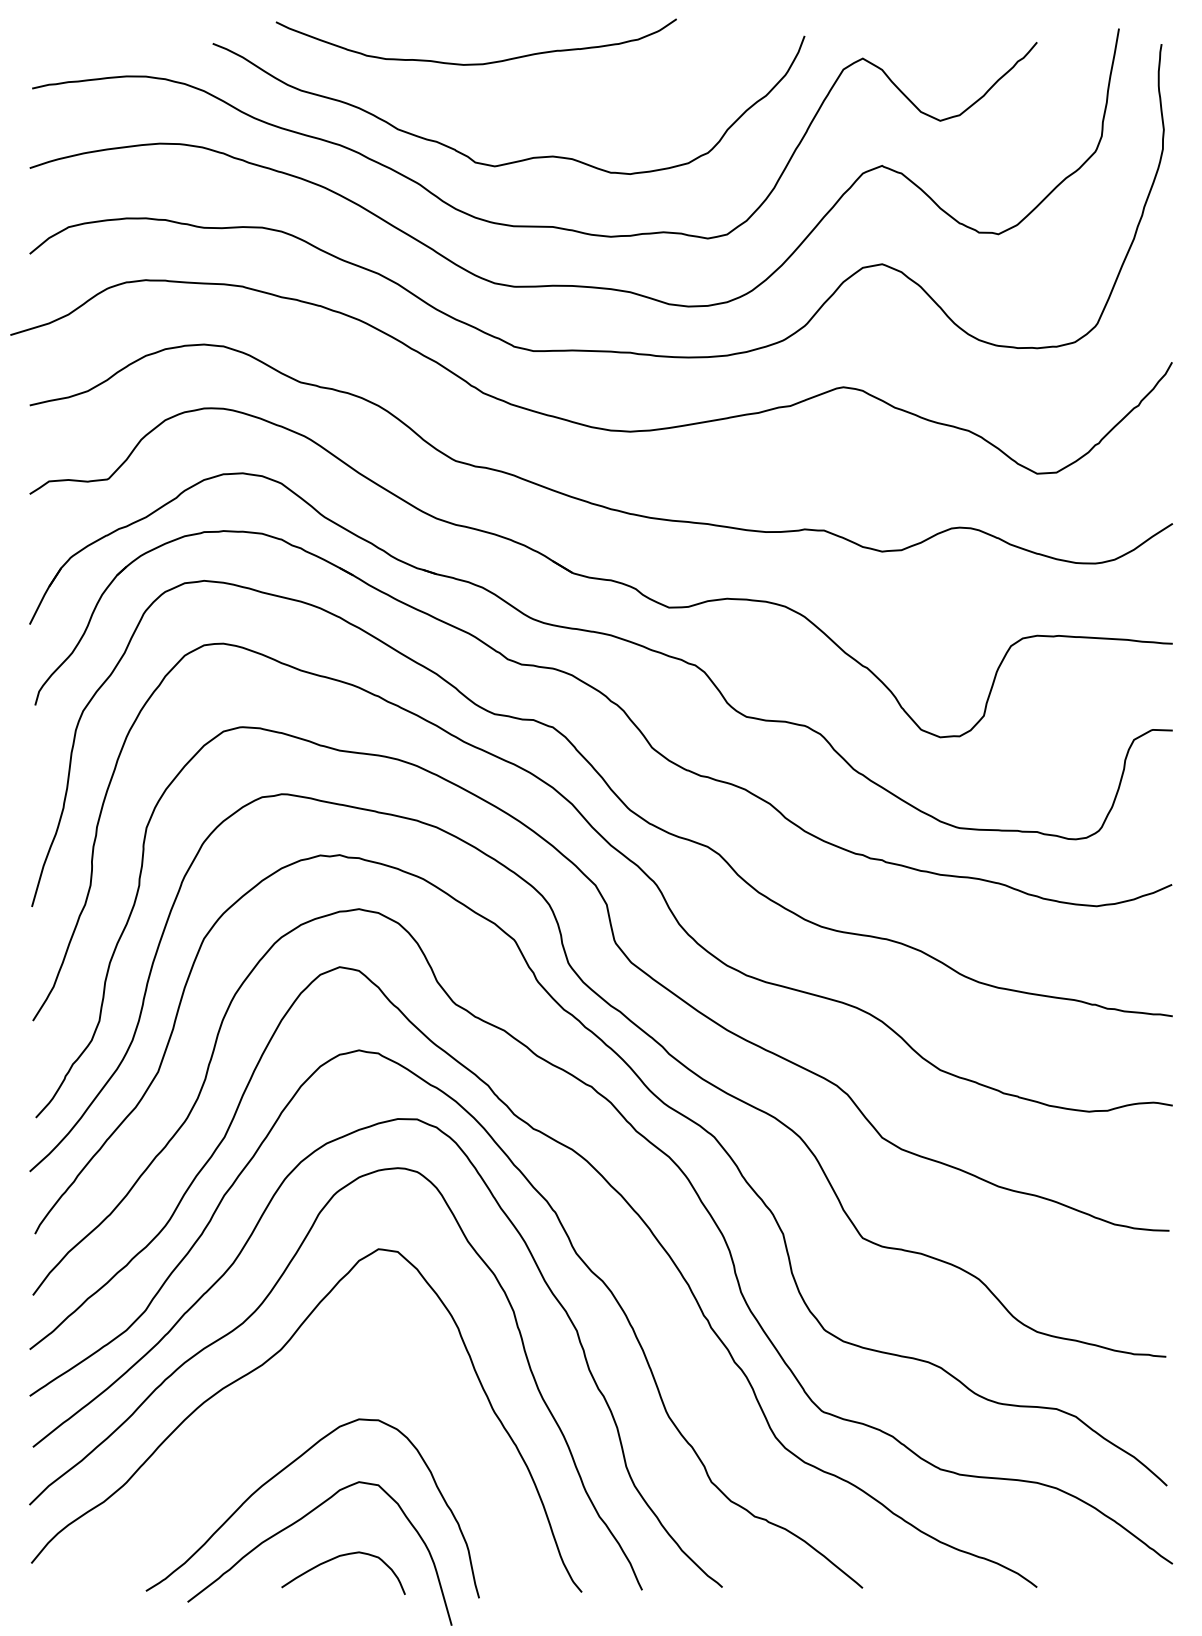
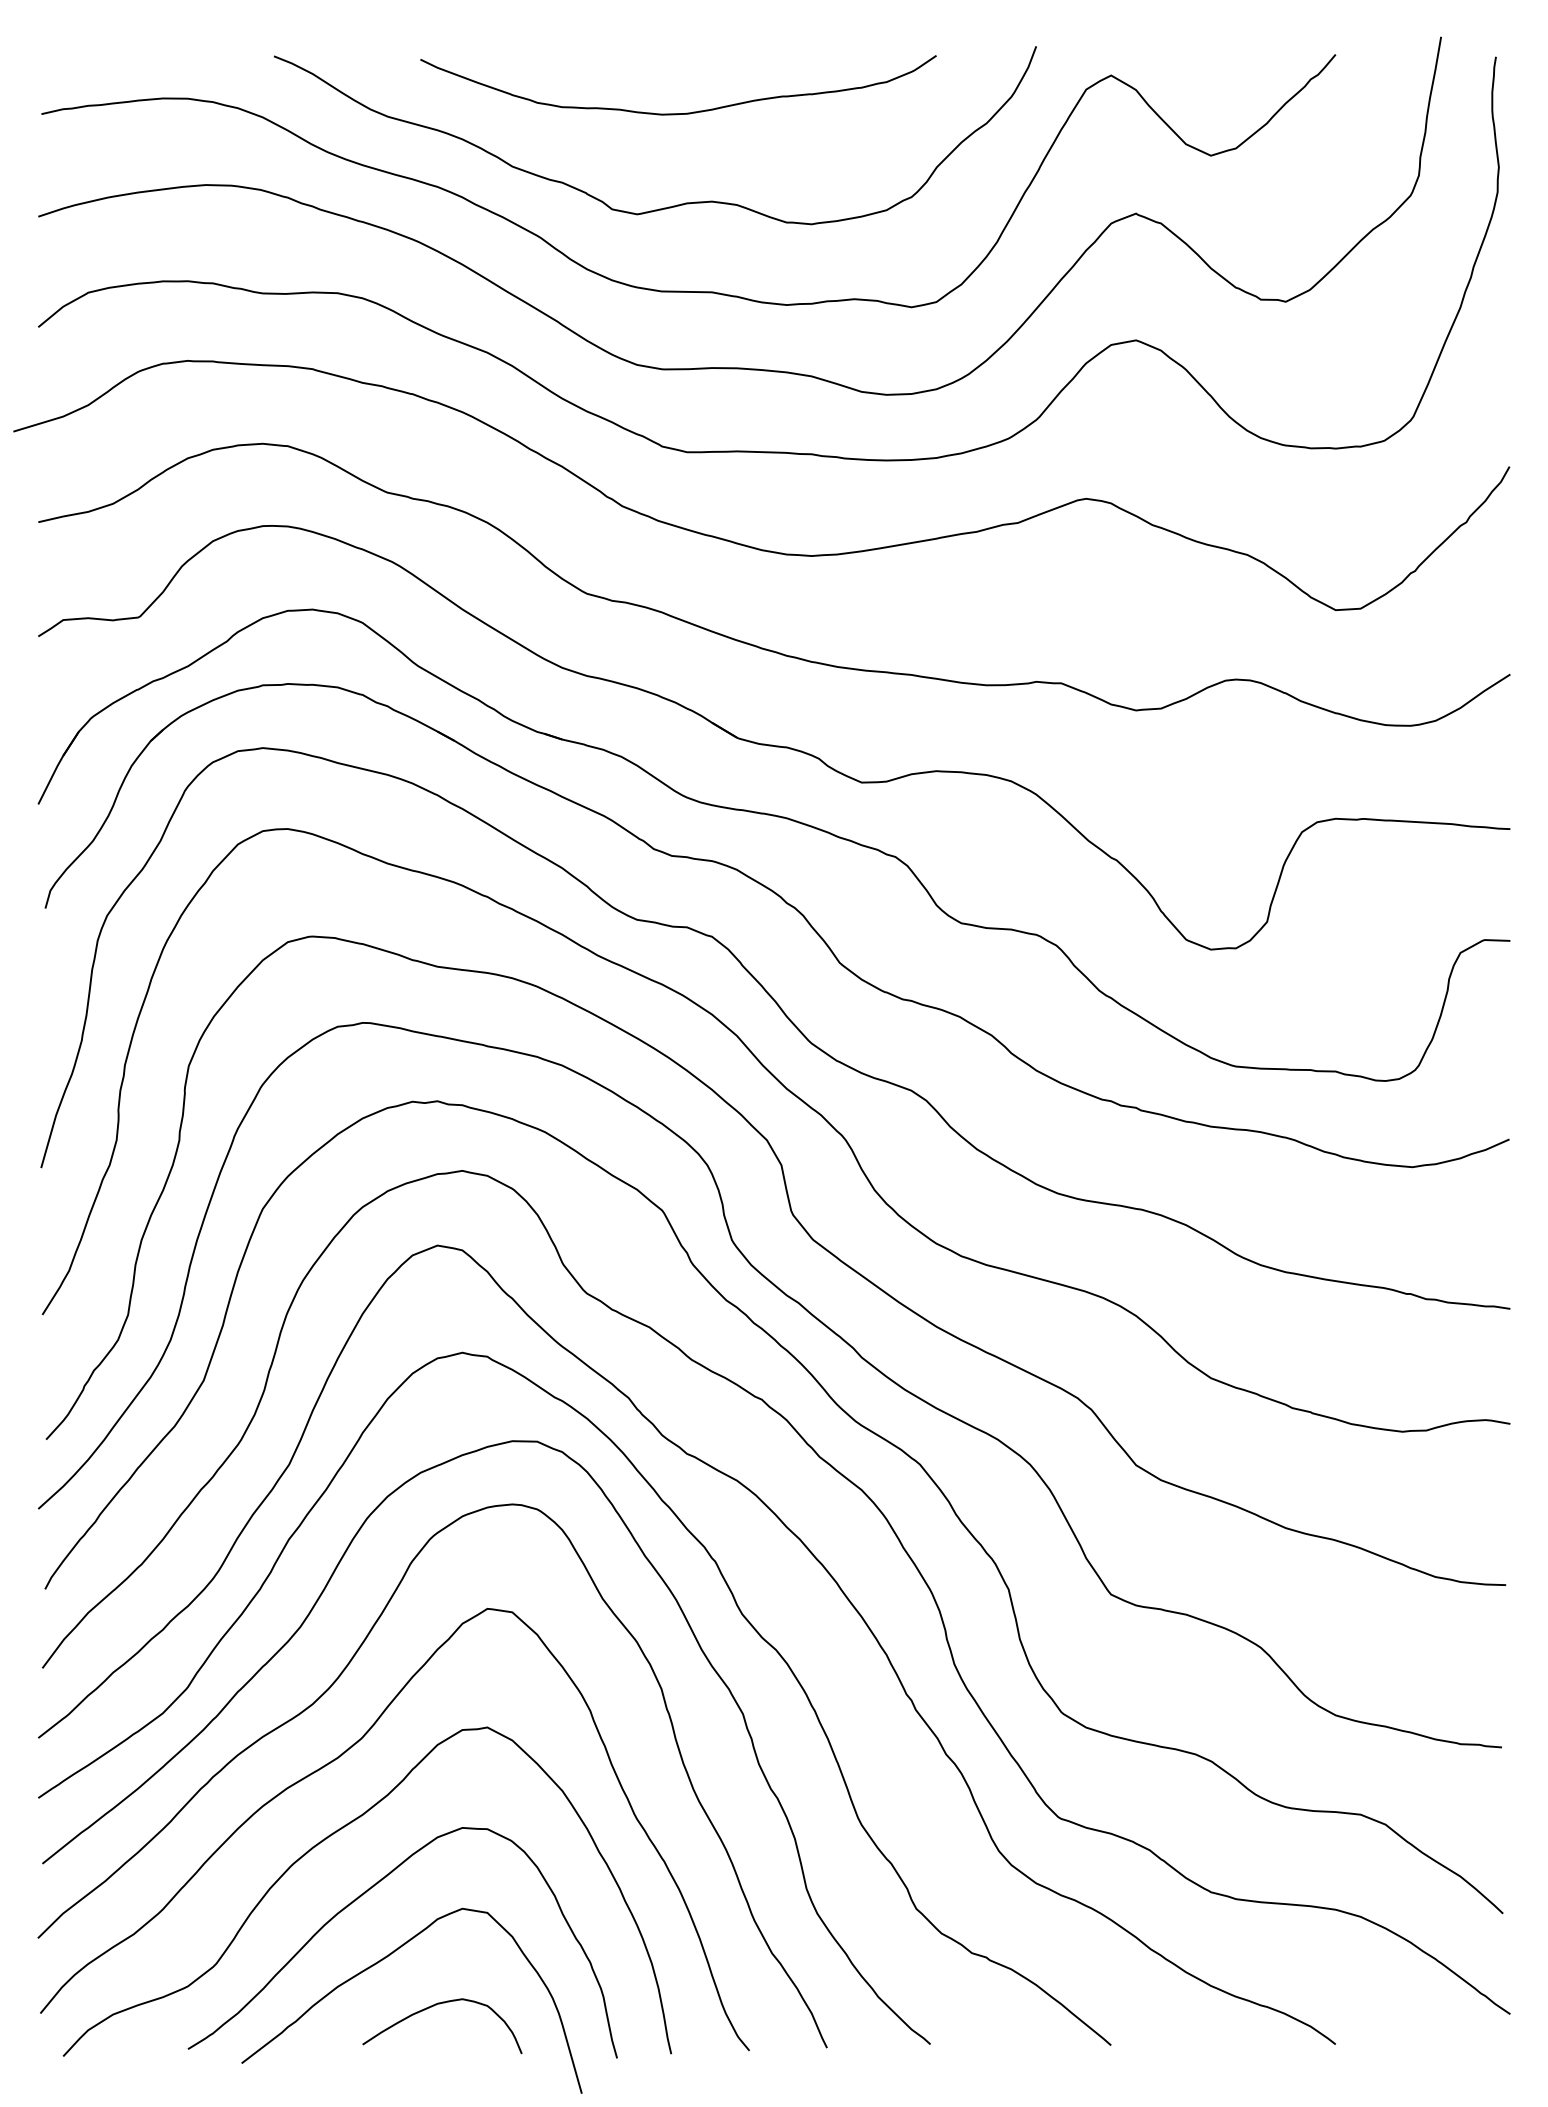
curve: (476, 64) -> (678, 113), moved
curve: (255, 1426) -> (329, 1837), added

